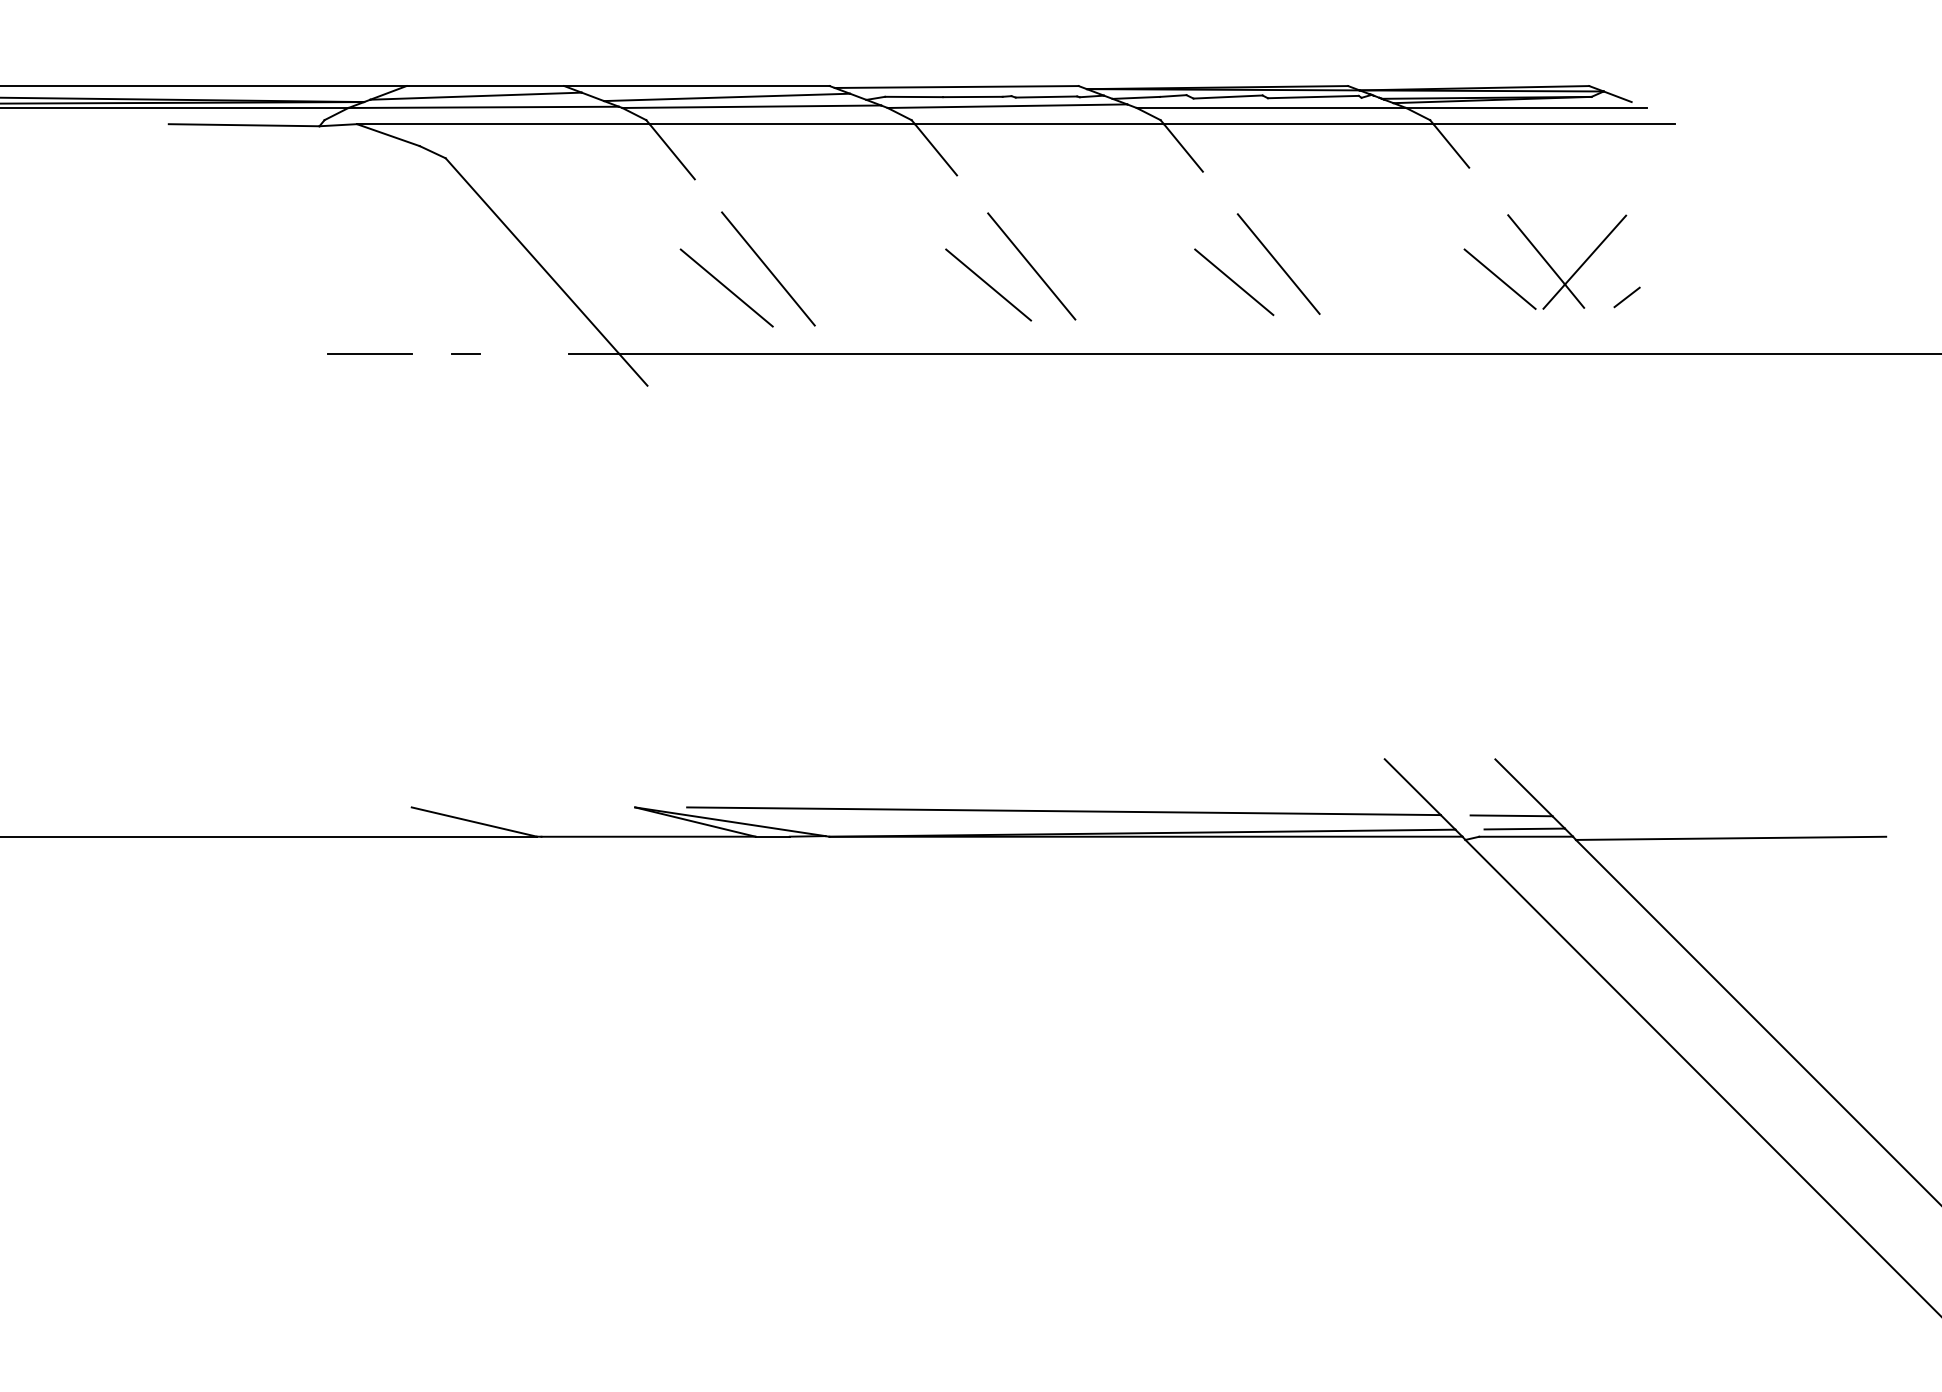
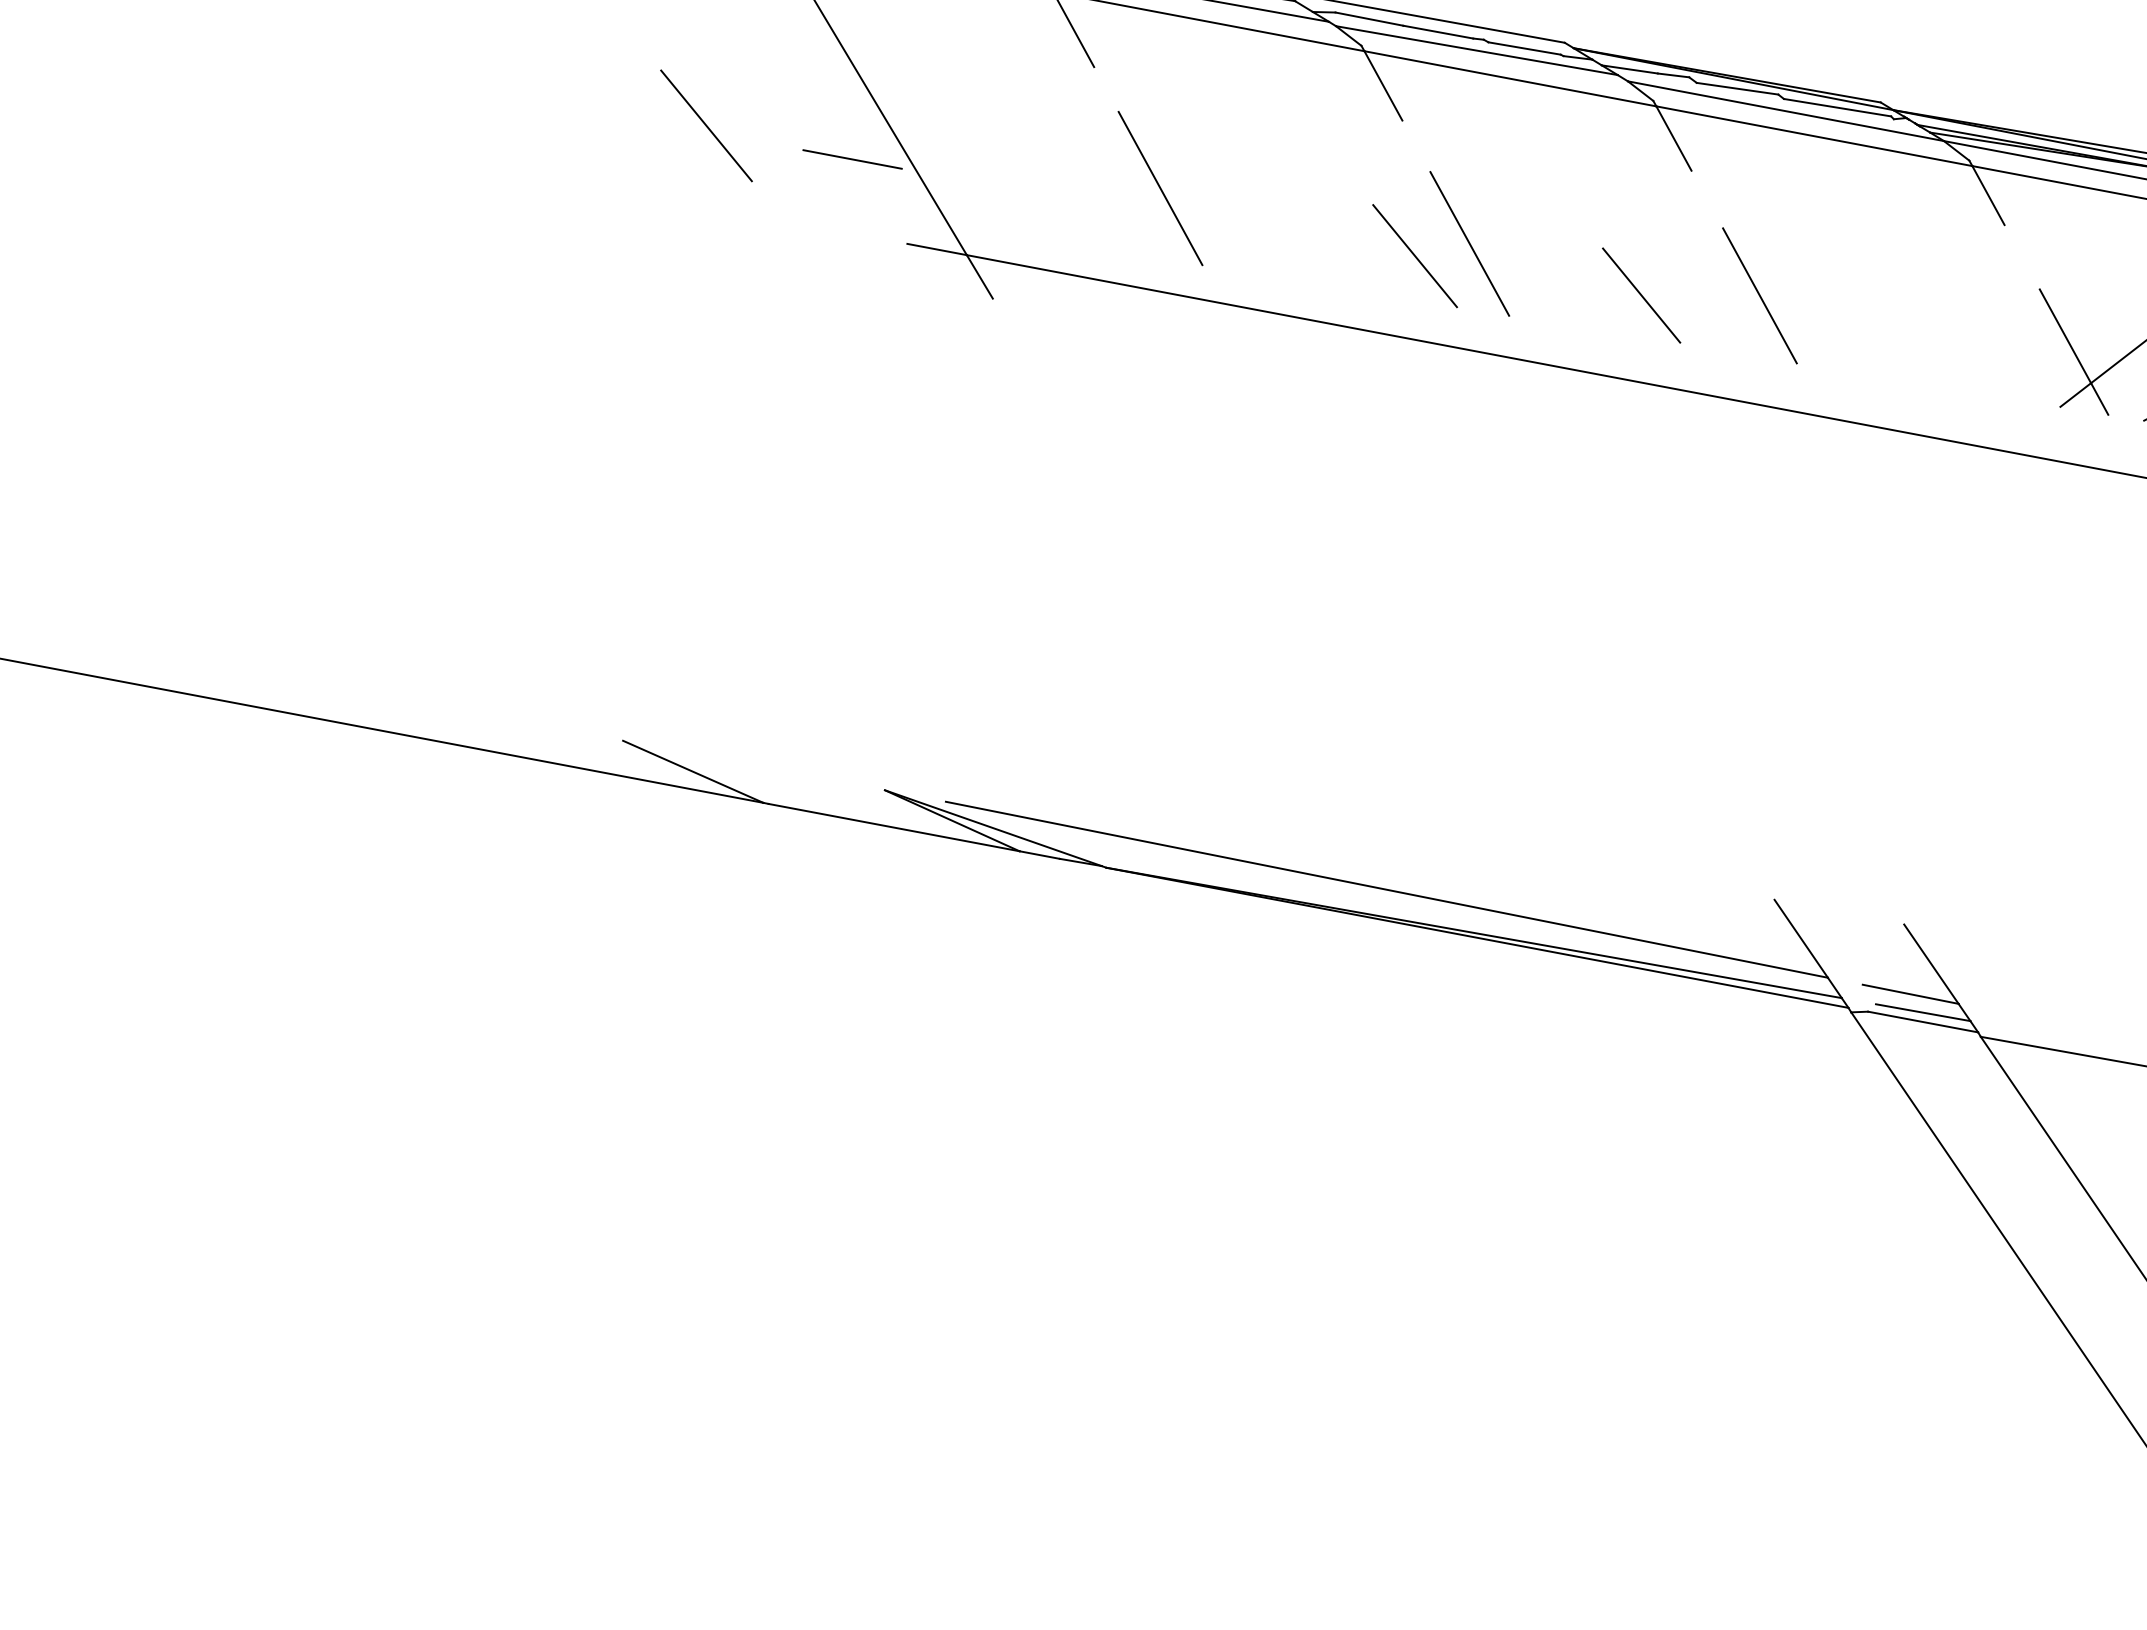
line: (1499, 278) -> (2015, 361), removed
line: (1234, 282) -> (1641, 295), moved
line: (726, 287) -> (706, 125), moved
line: (369, 353) -> (851, 158), moved
line: (466, 353) -> (787, 220), removed

